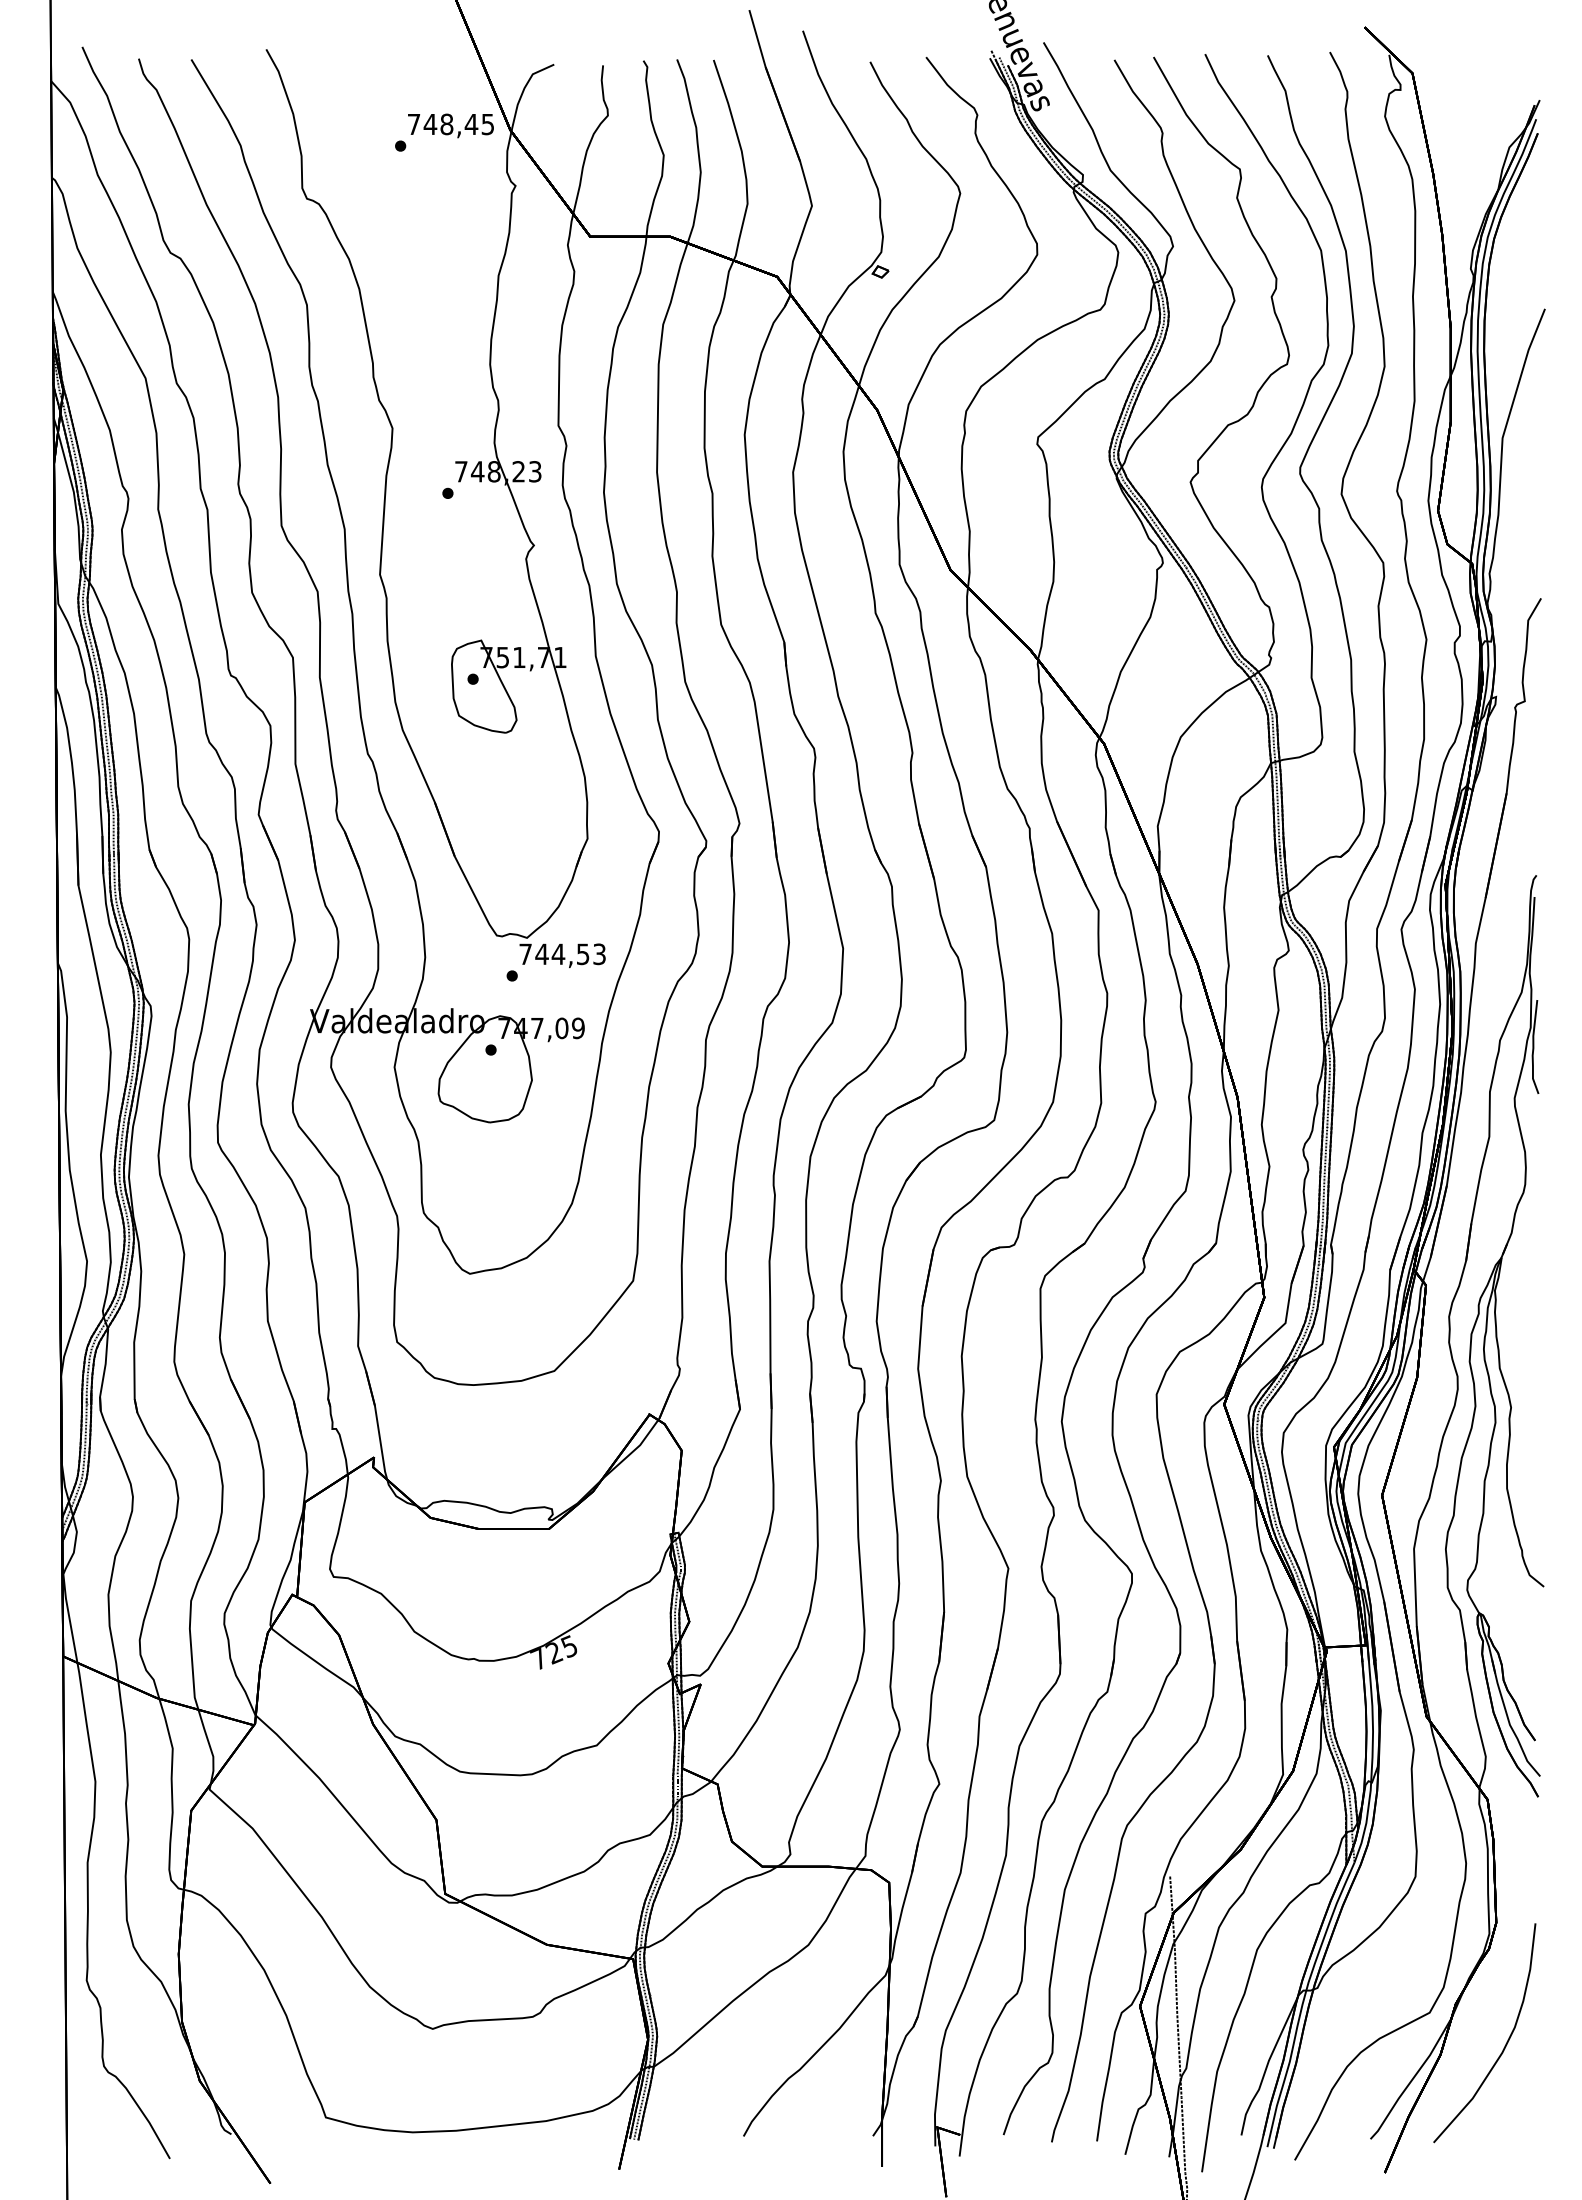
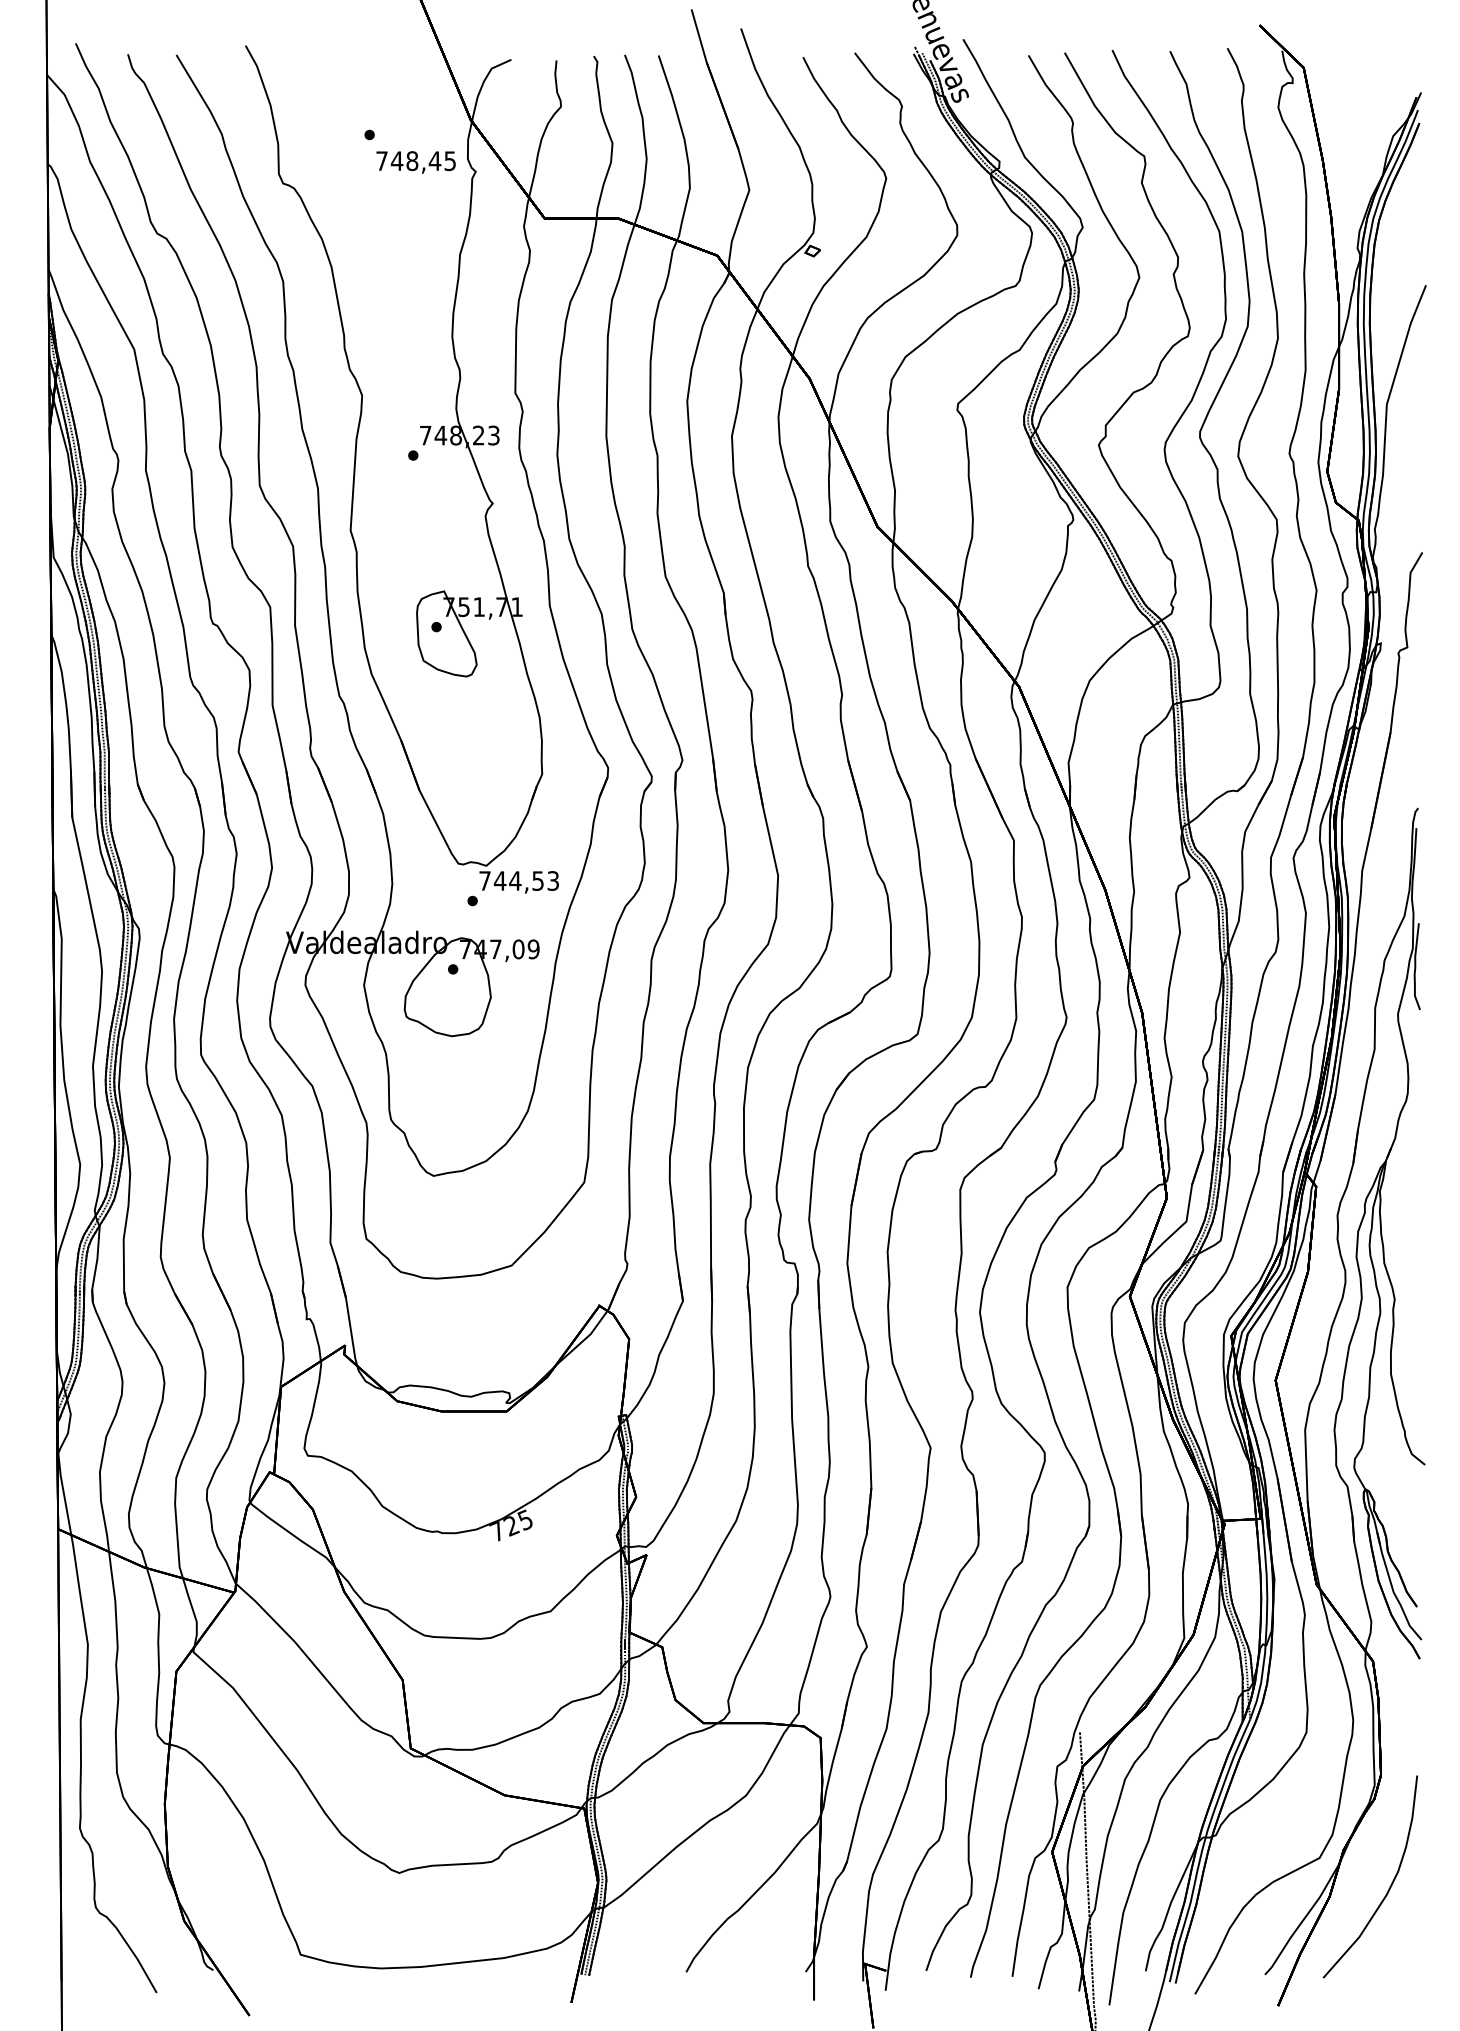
text: (450, 125) -> (415, 162), moved

